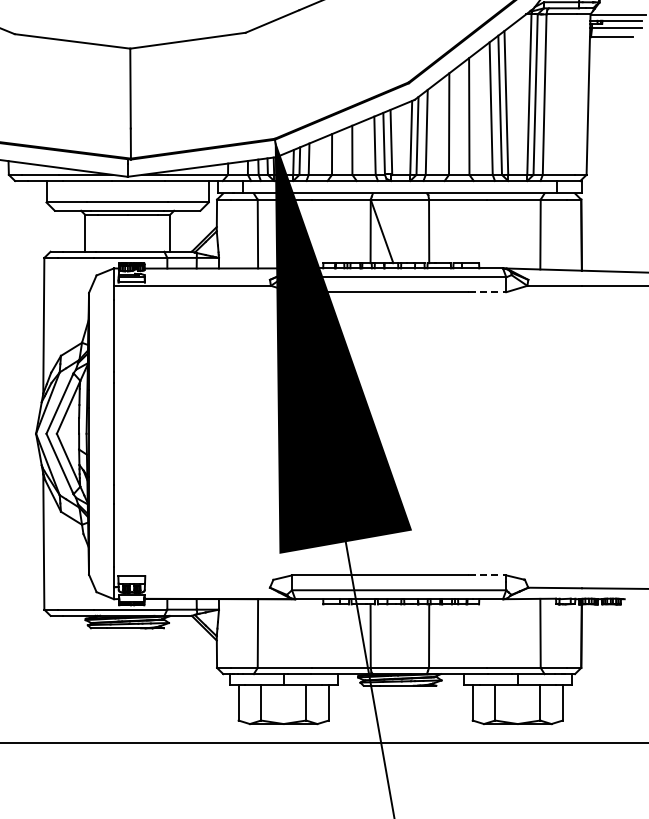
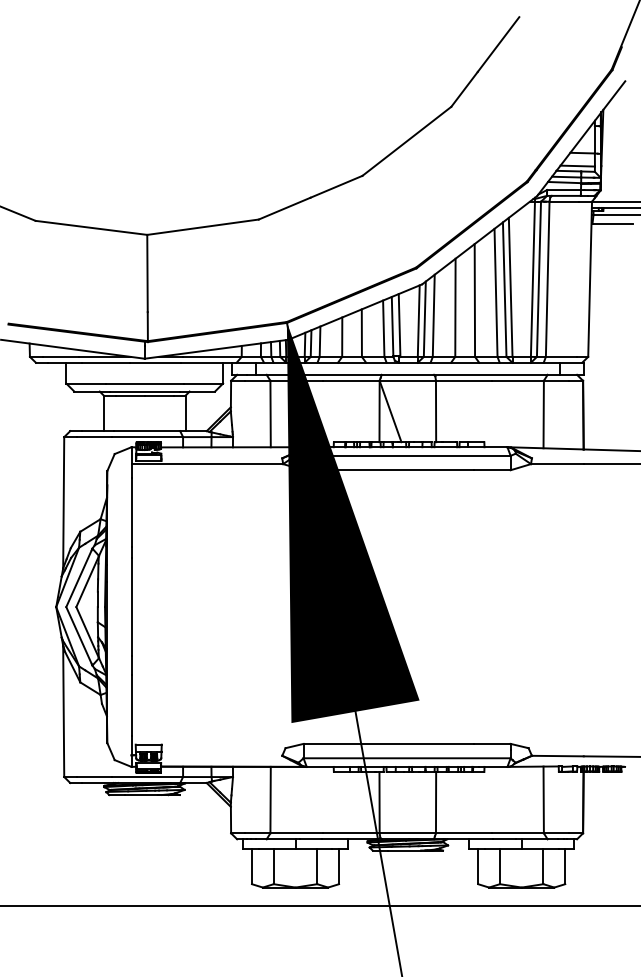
line: (487, 292) -> (492, 470), dashed -> solid
line: (487, 574) -> (492, 743), dashed -> solid

